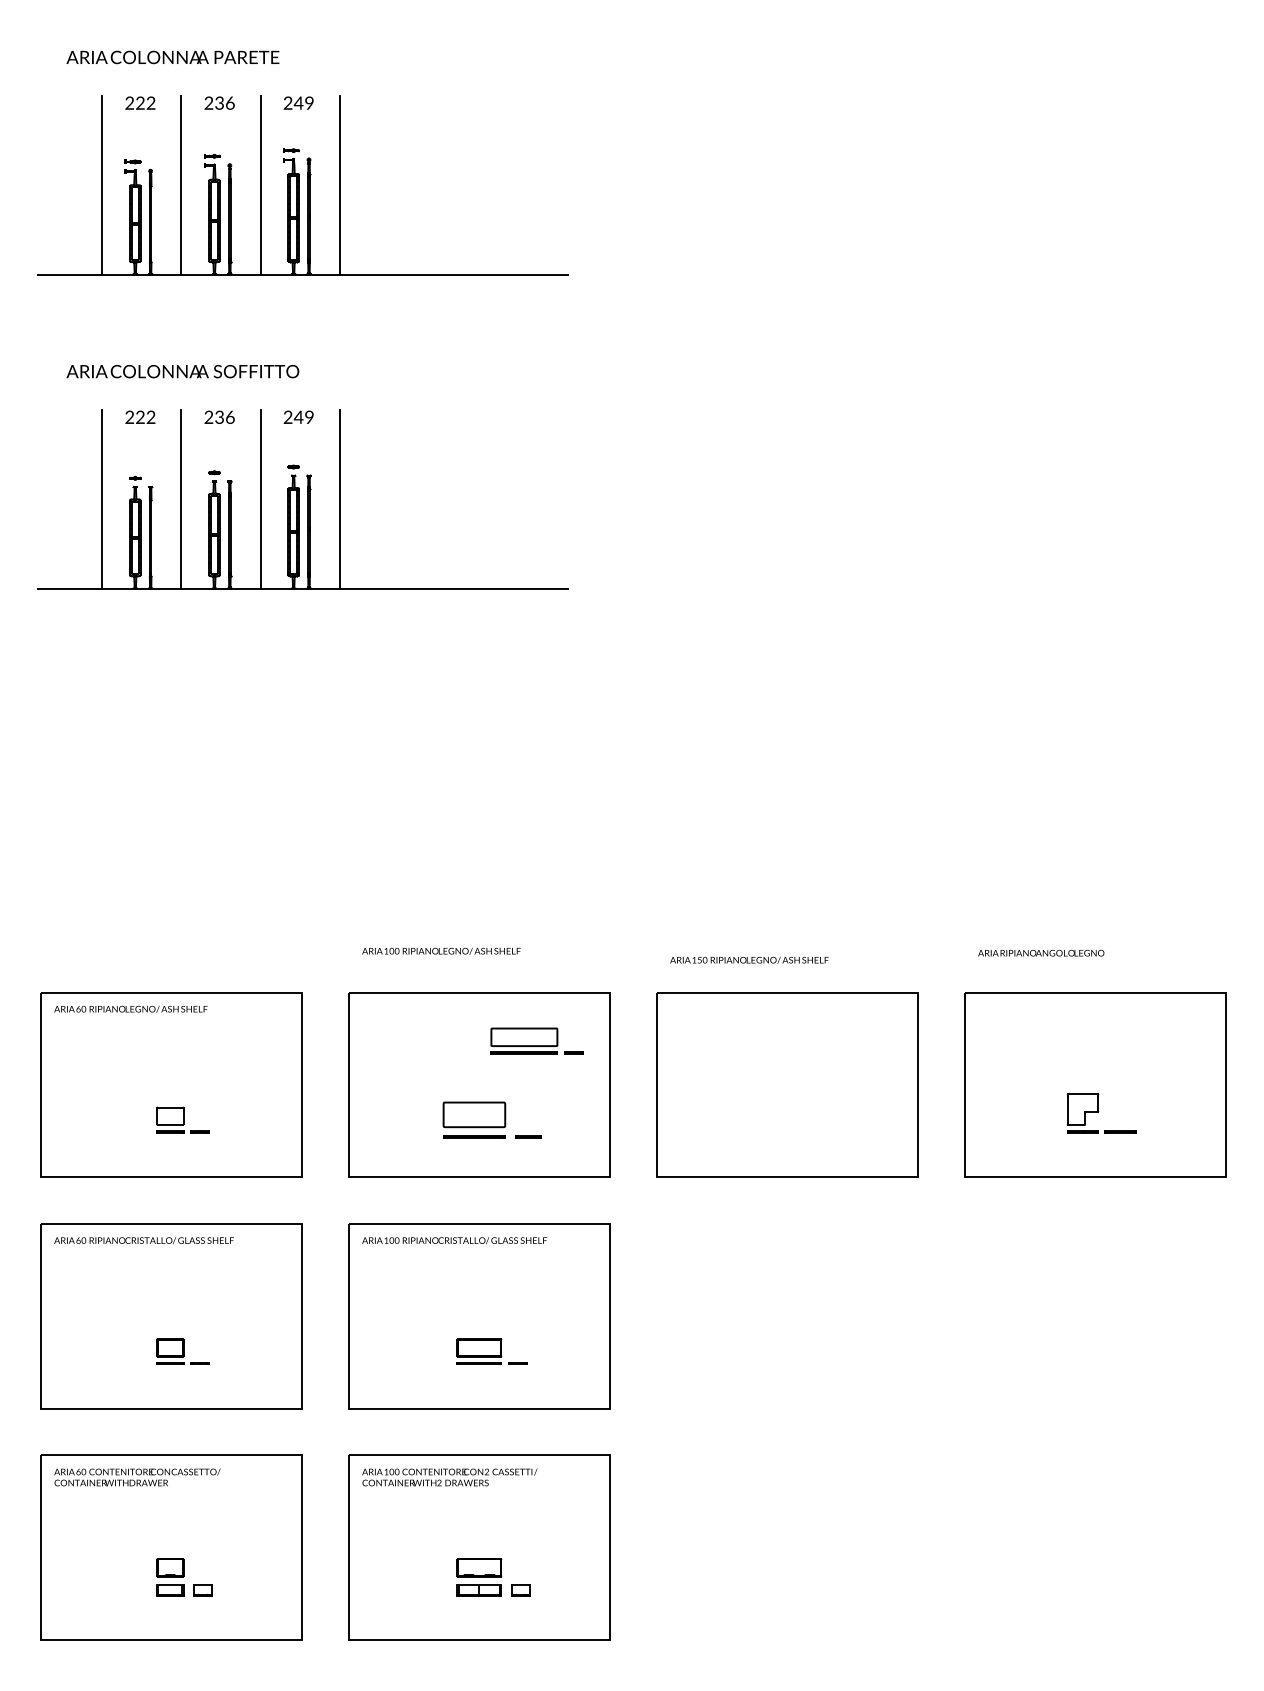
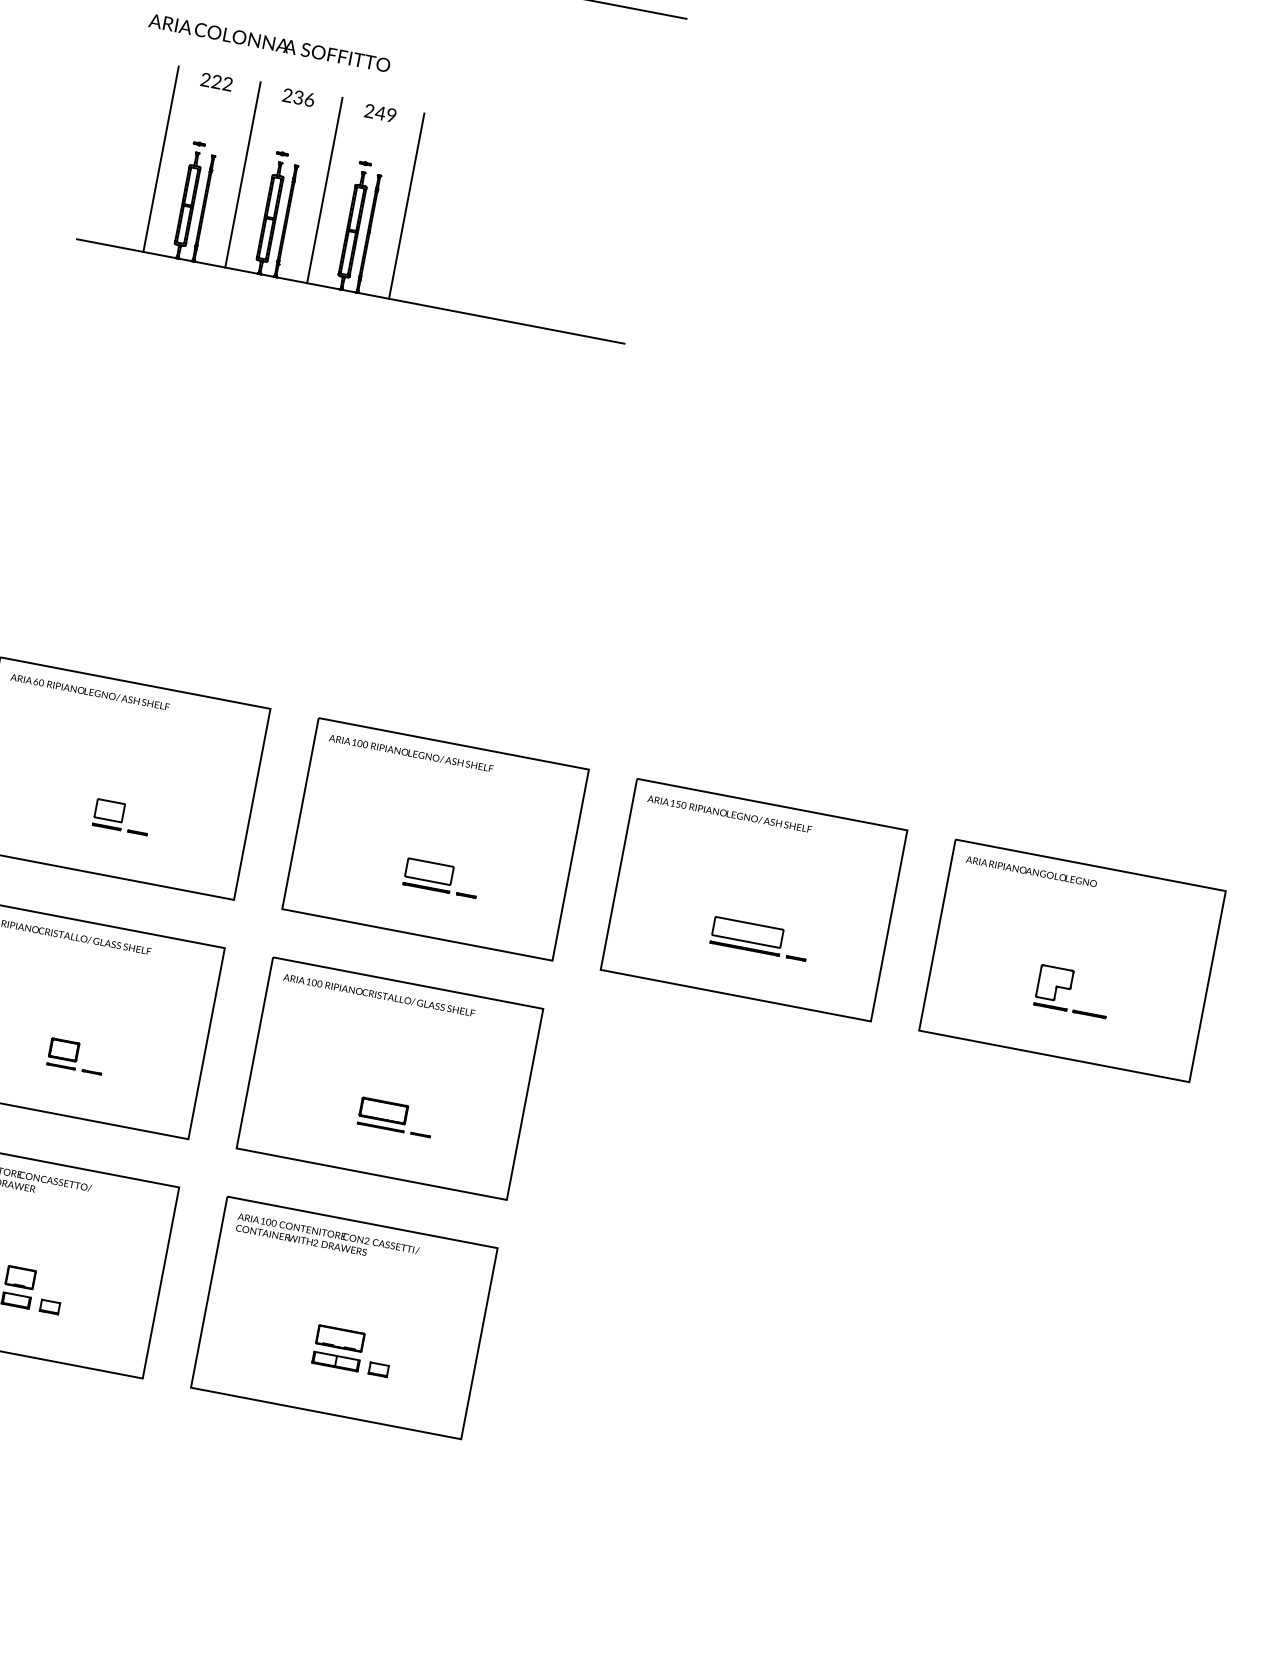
text: (441, 950) -> (411, 752), moved
text: (1041, 952) -> (1031, 871), moved
text: (749, 959) -> (729, 813), moved
part: (536, 1040) -> (759, 938), moved
part: (491, 1119) -> (441, 877), size x0.71

